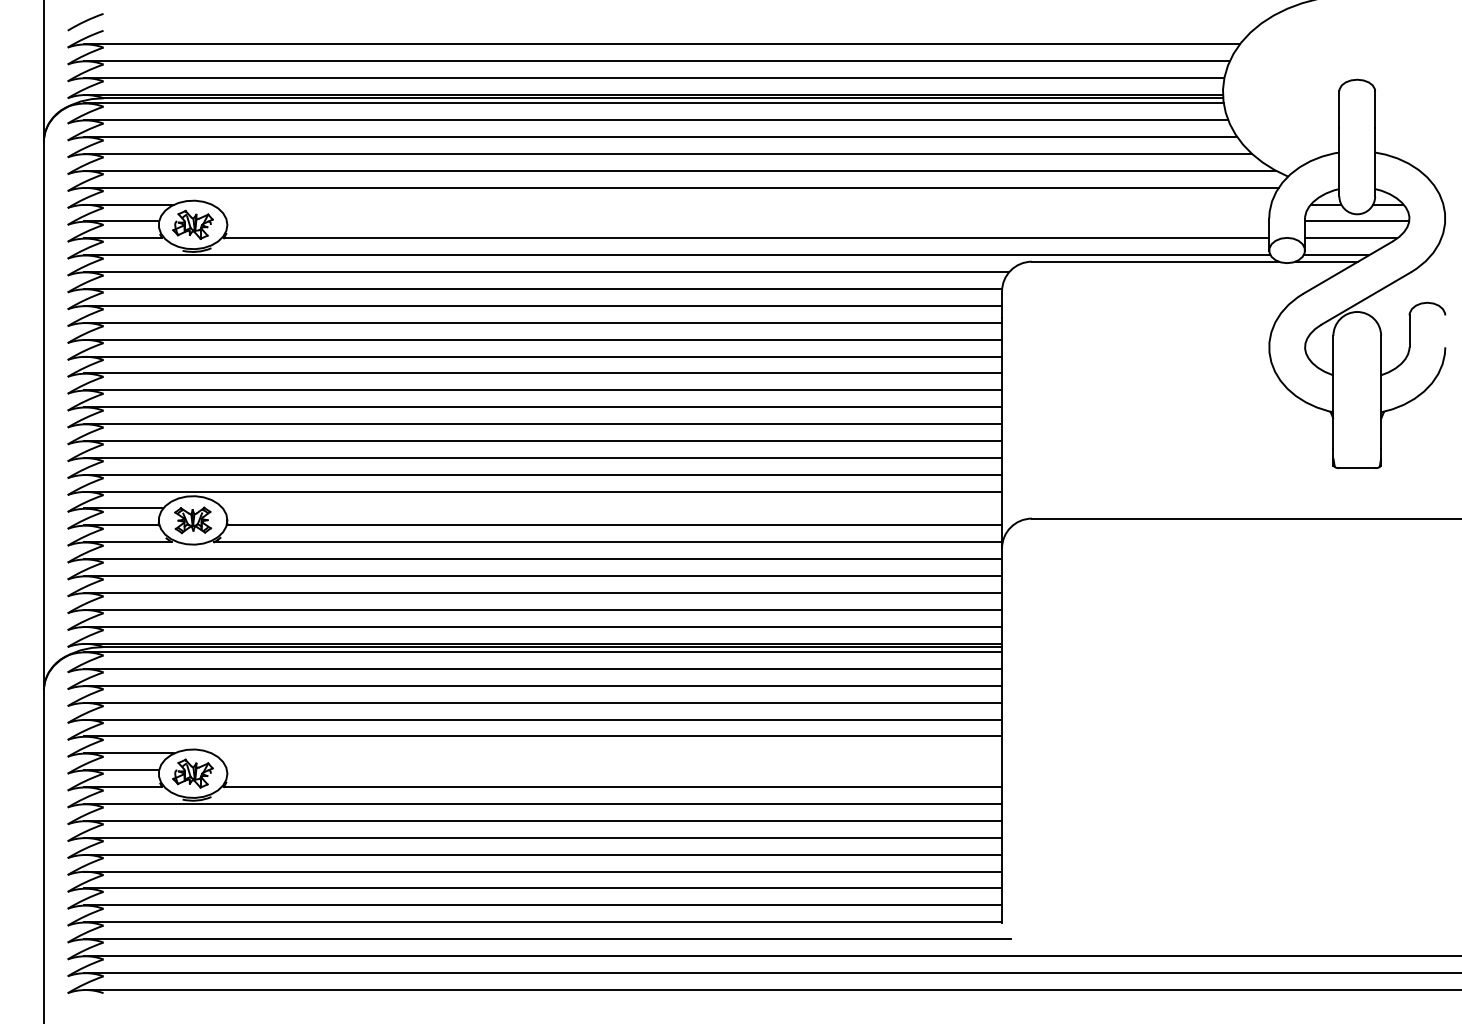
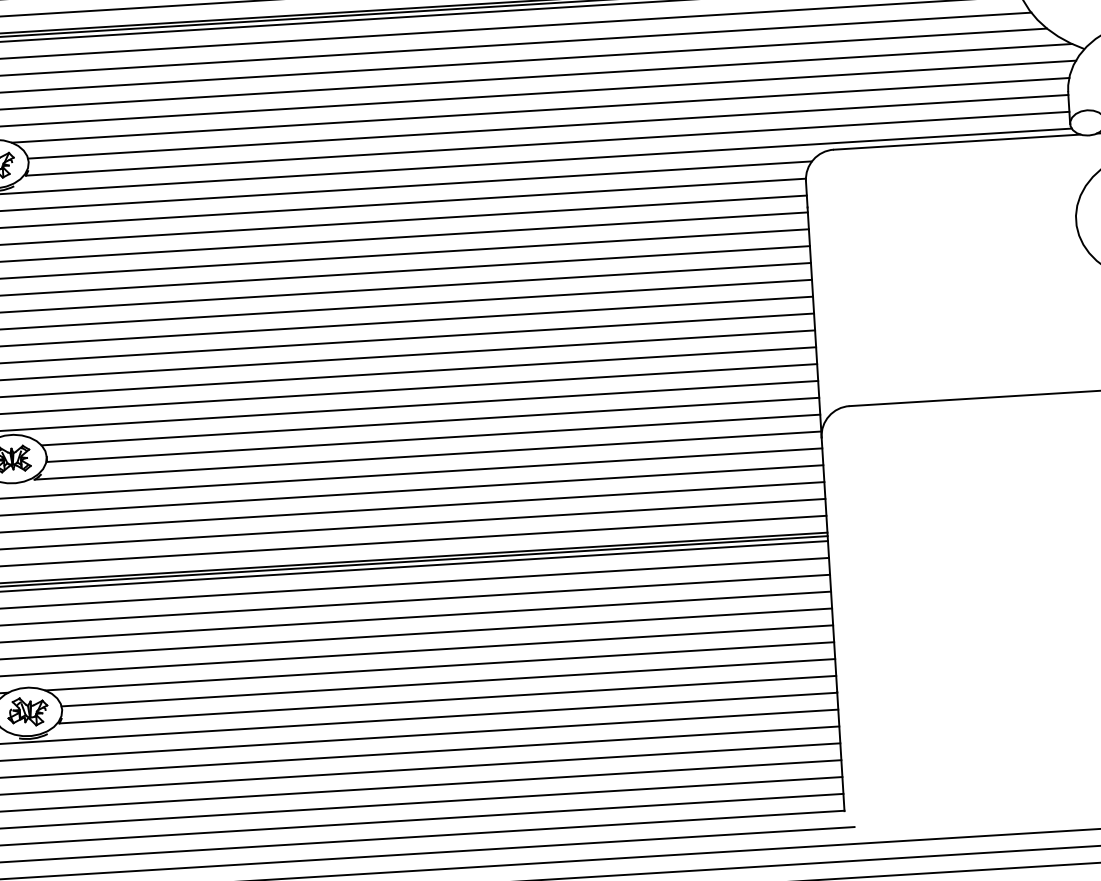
line: (741, 204) -> (540, 110), added
line: (748, 221) -> (548, 126), added
line: (612, 508) -> (430, 421), added
line: (606, 753) -> (439, 666), added
line: (614, 770) -> (448, 682), added

